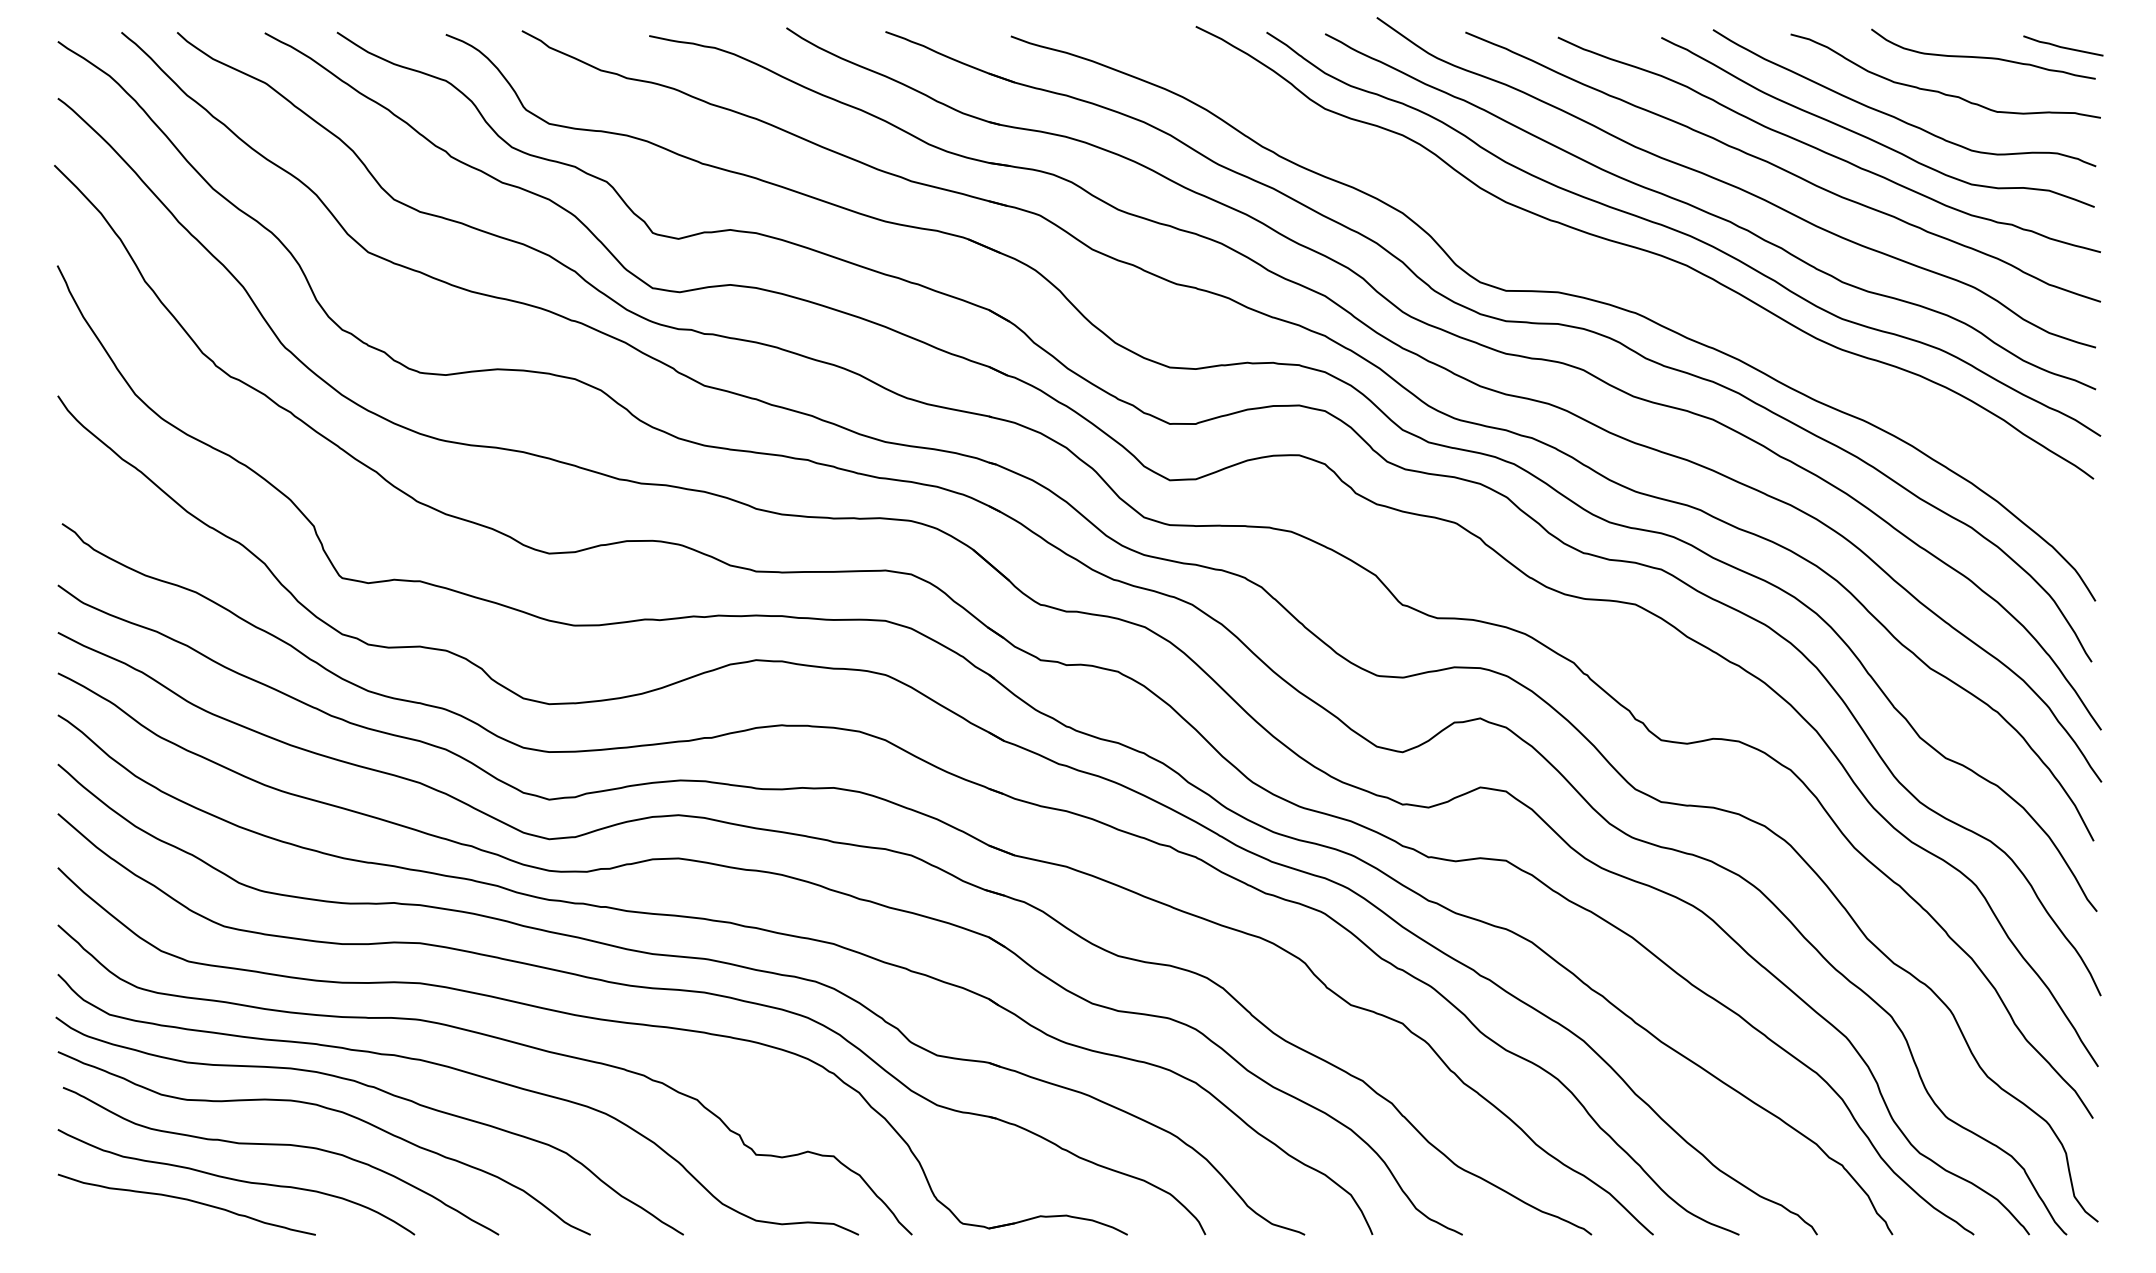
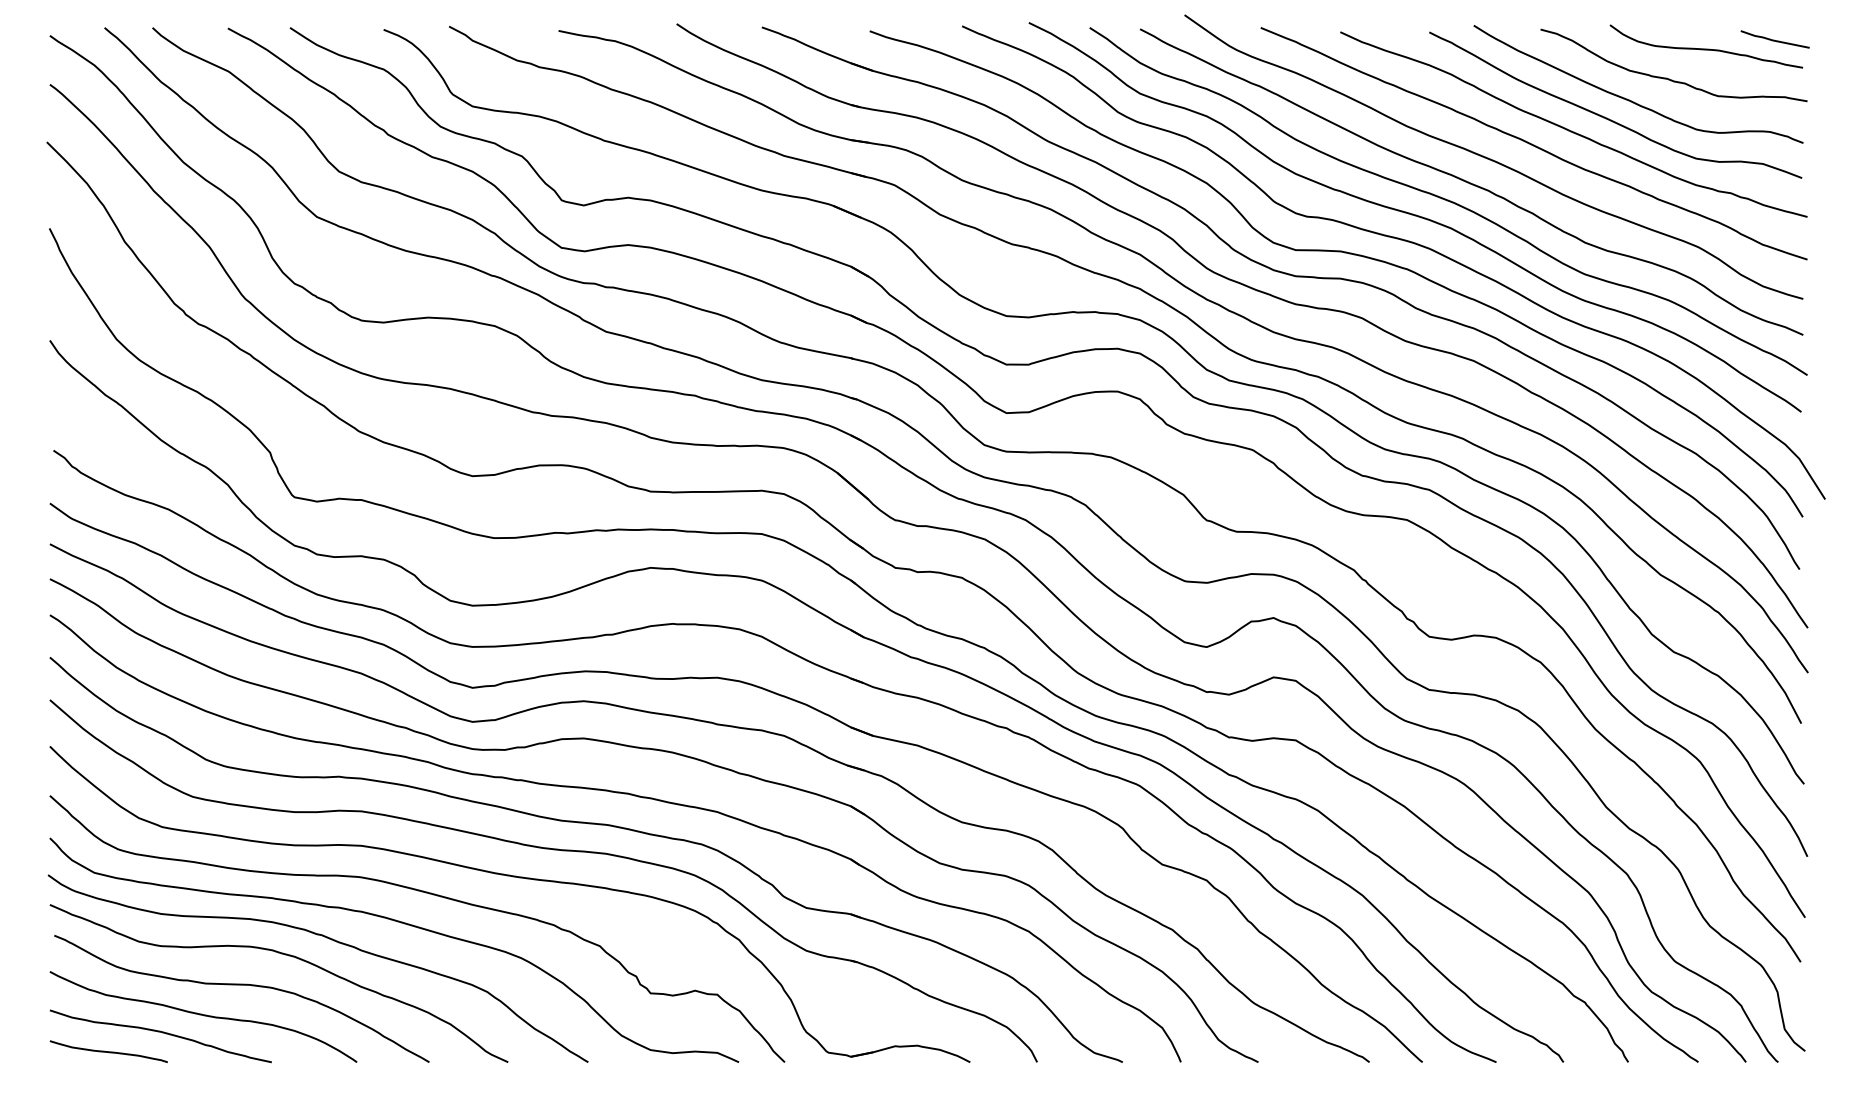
curve: (1627, 279) -> (1400, 240), added
curve: (125, 1222) -> (108, 1051), added

